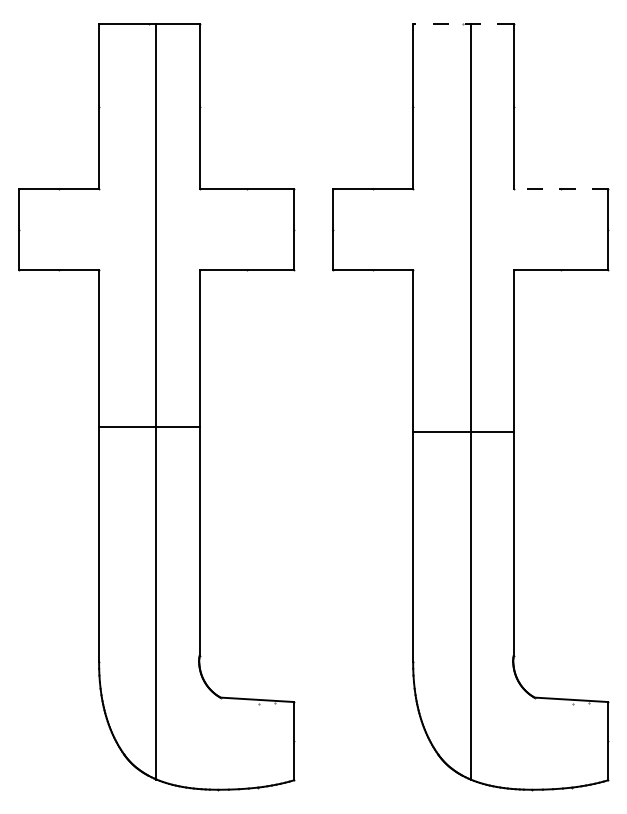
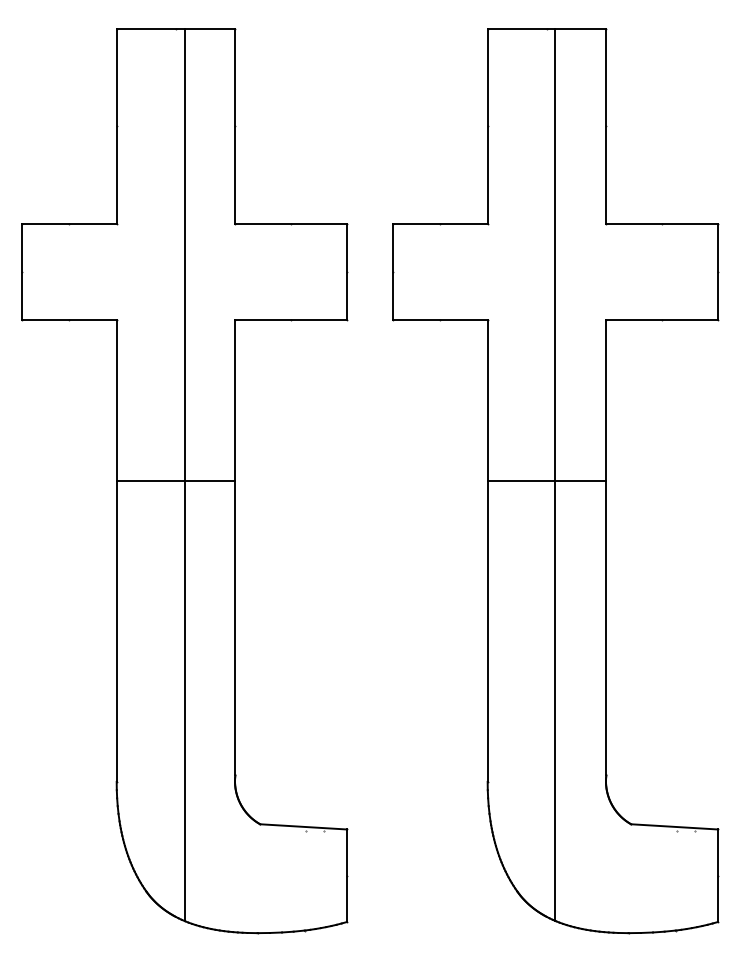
line: (462, 23) -> (546, 28), dashed -> solid
line: (561, 189) -> (662, 223), dashed -> solid
line: (148, 426) -> (175, 480), moved
line: (462, 431) -> (546, 480), moved

